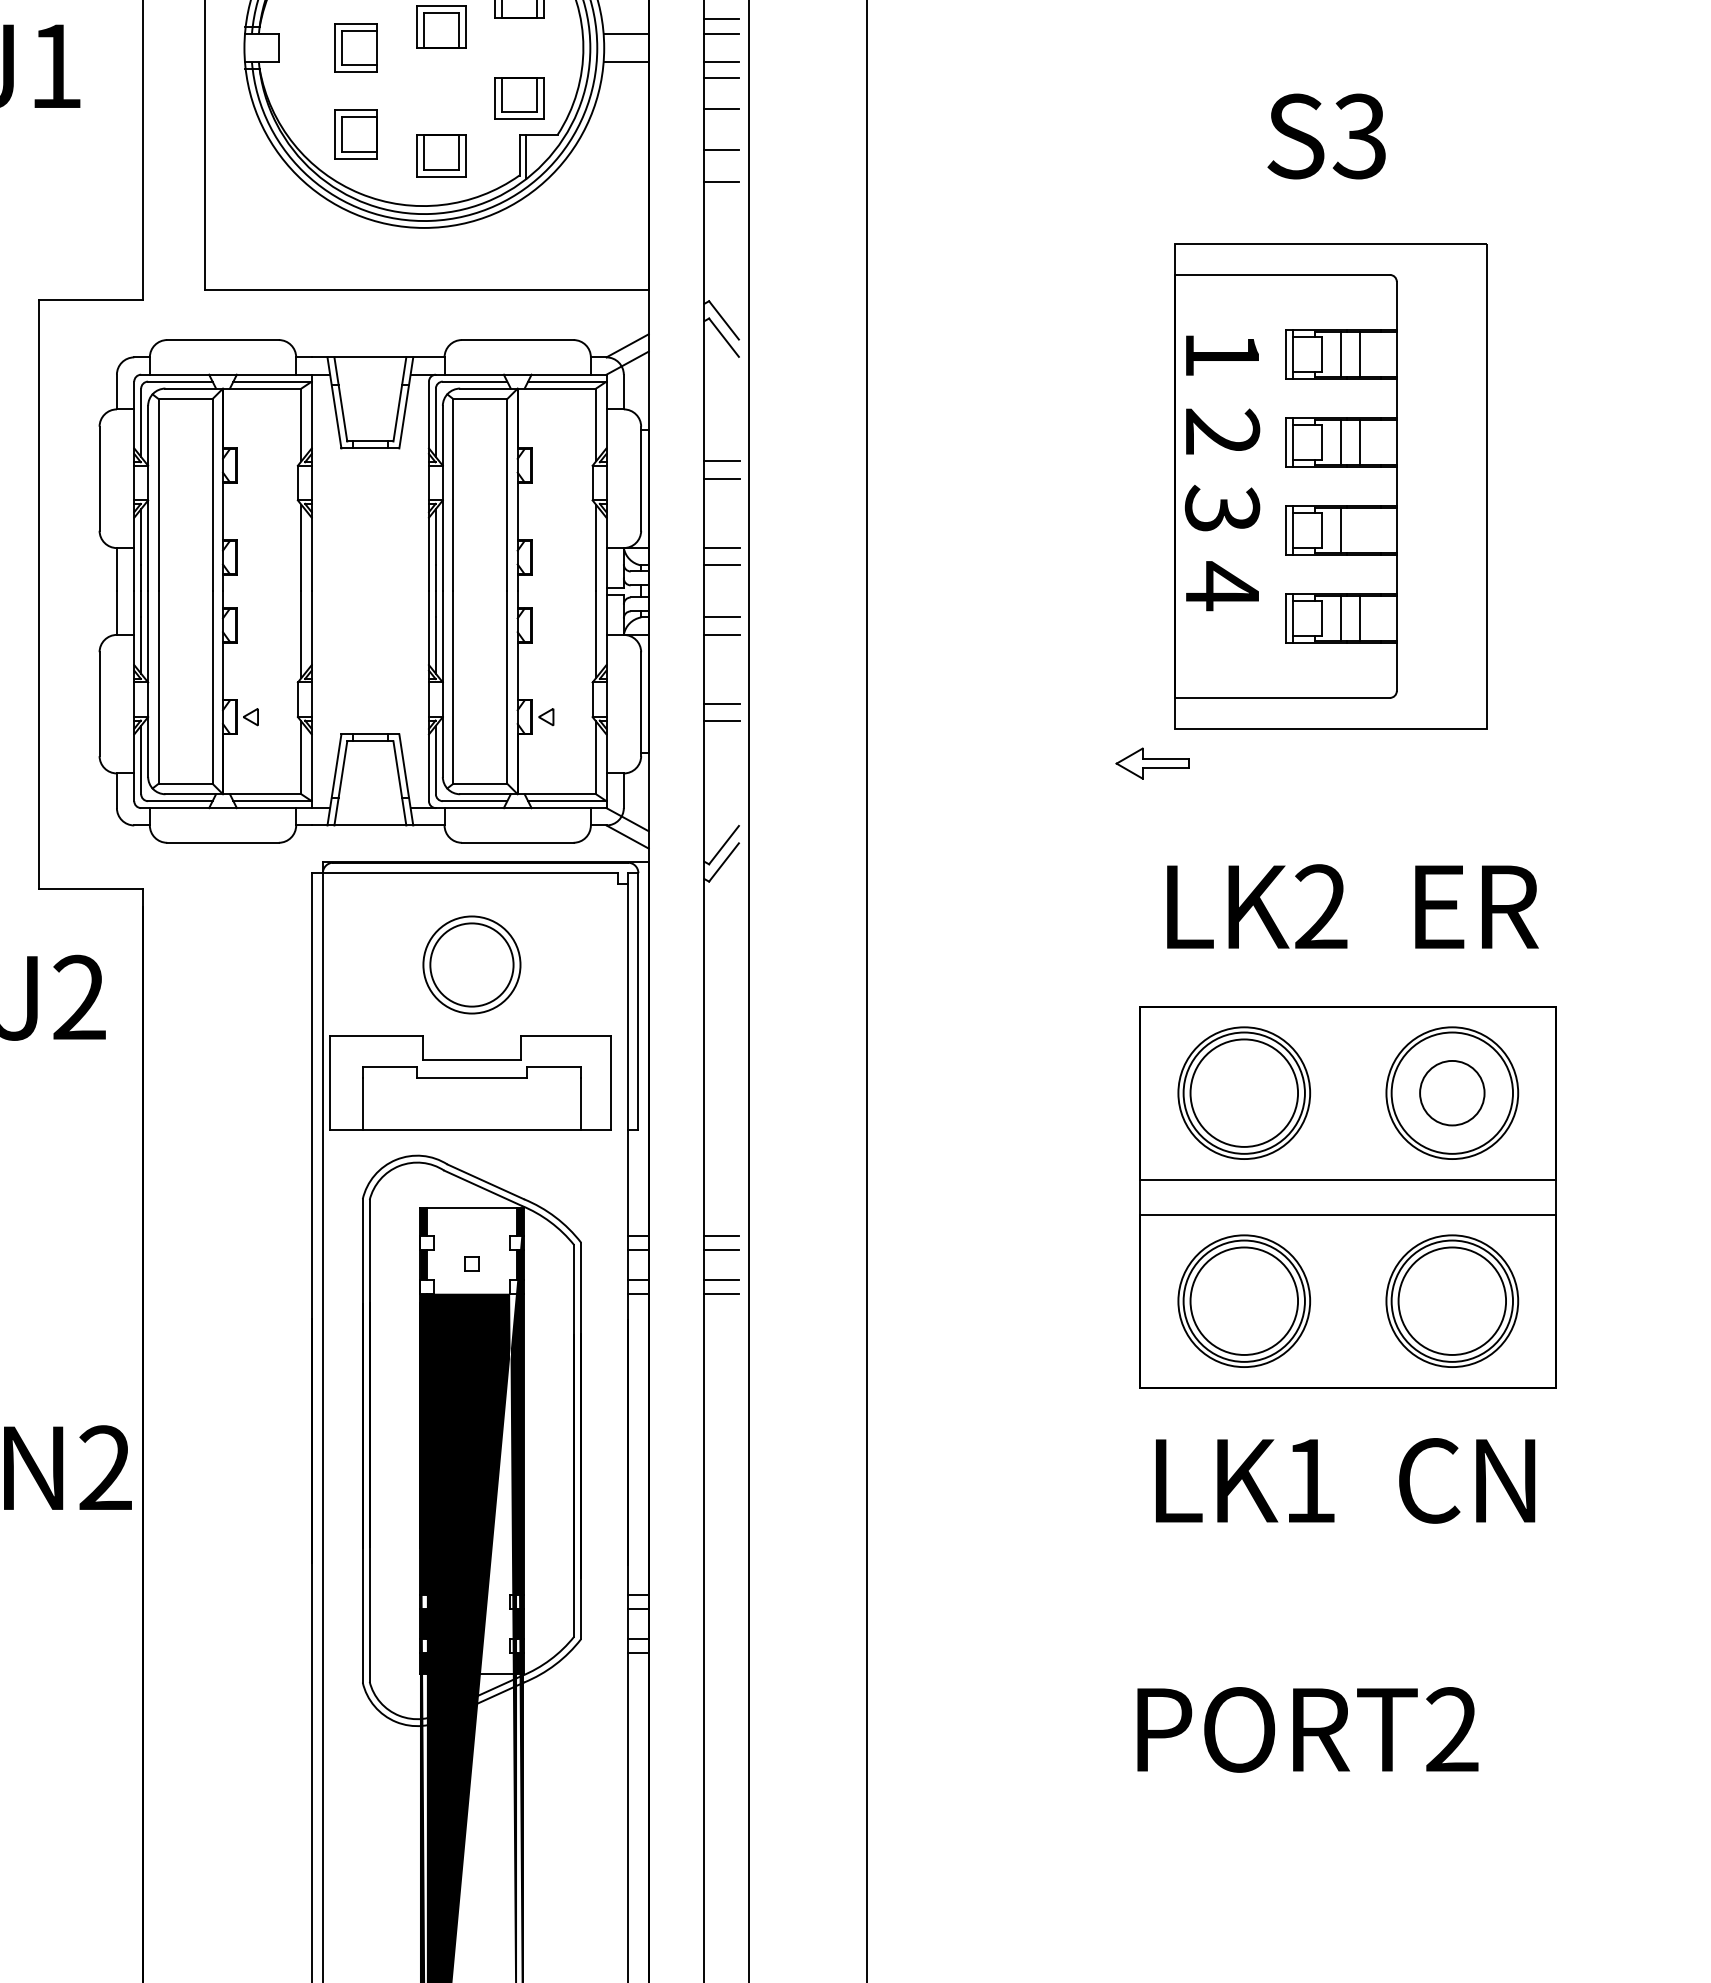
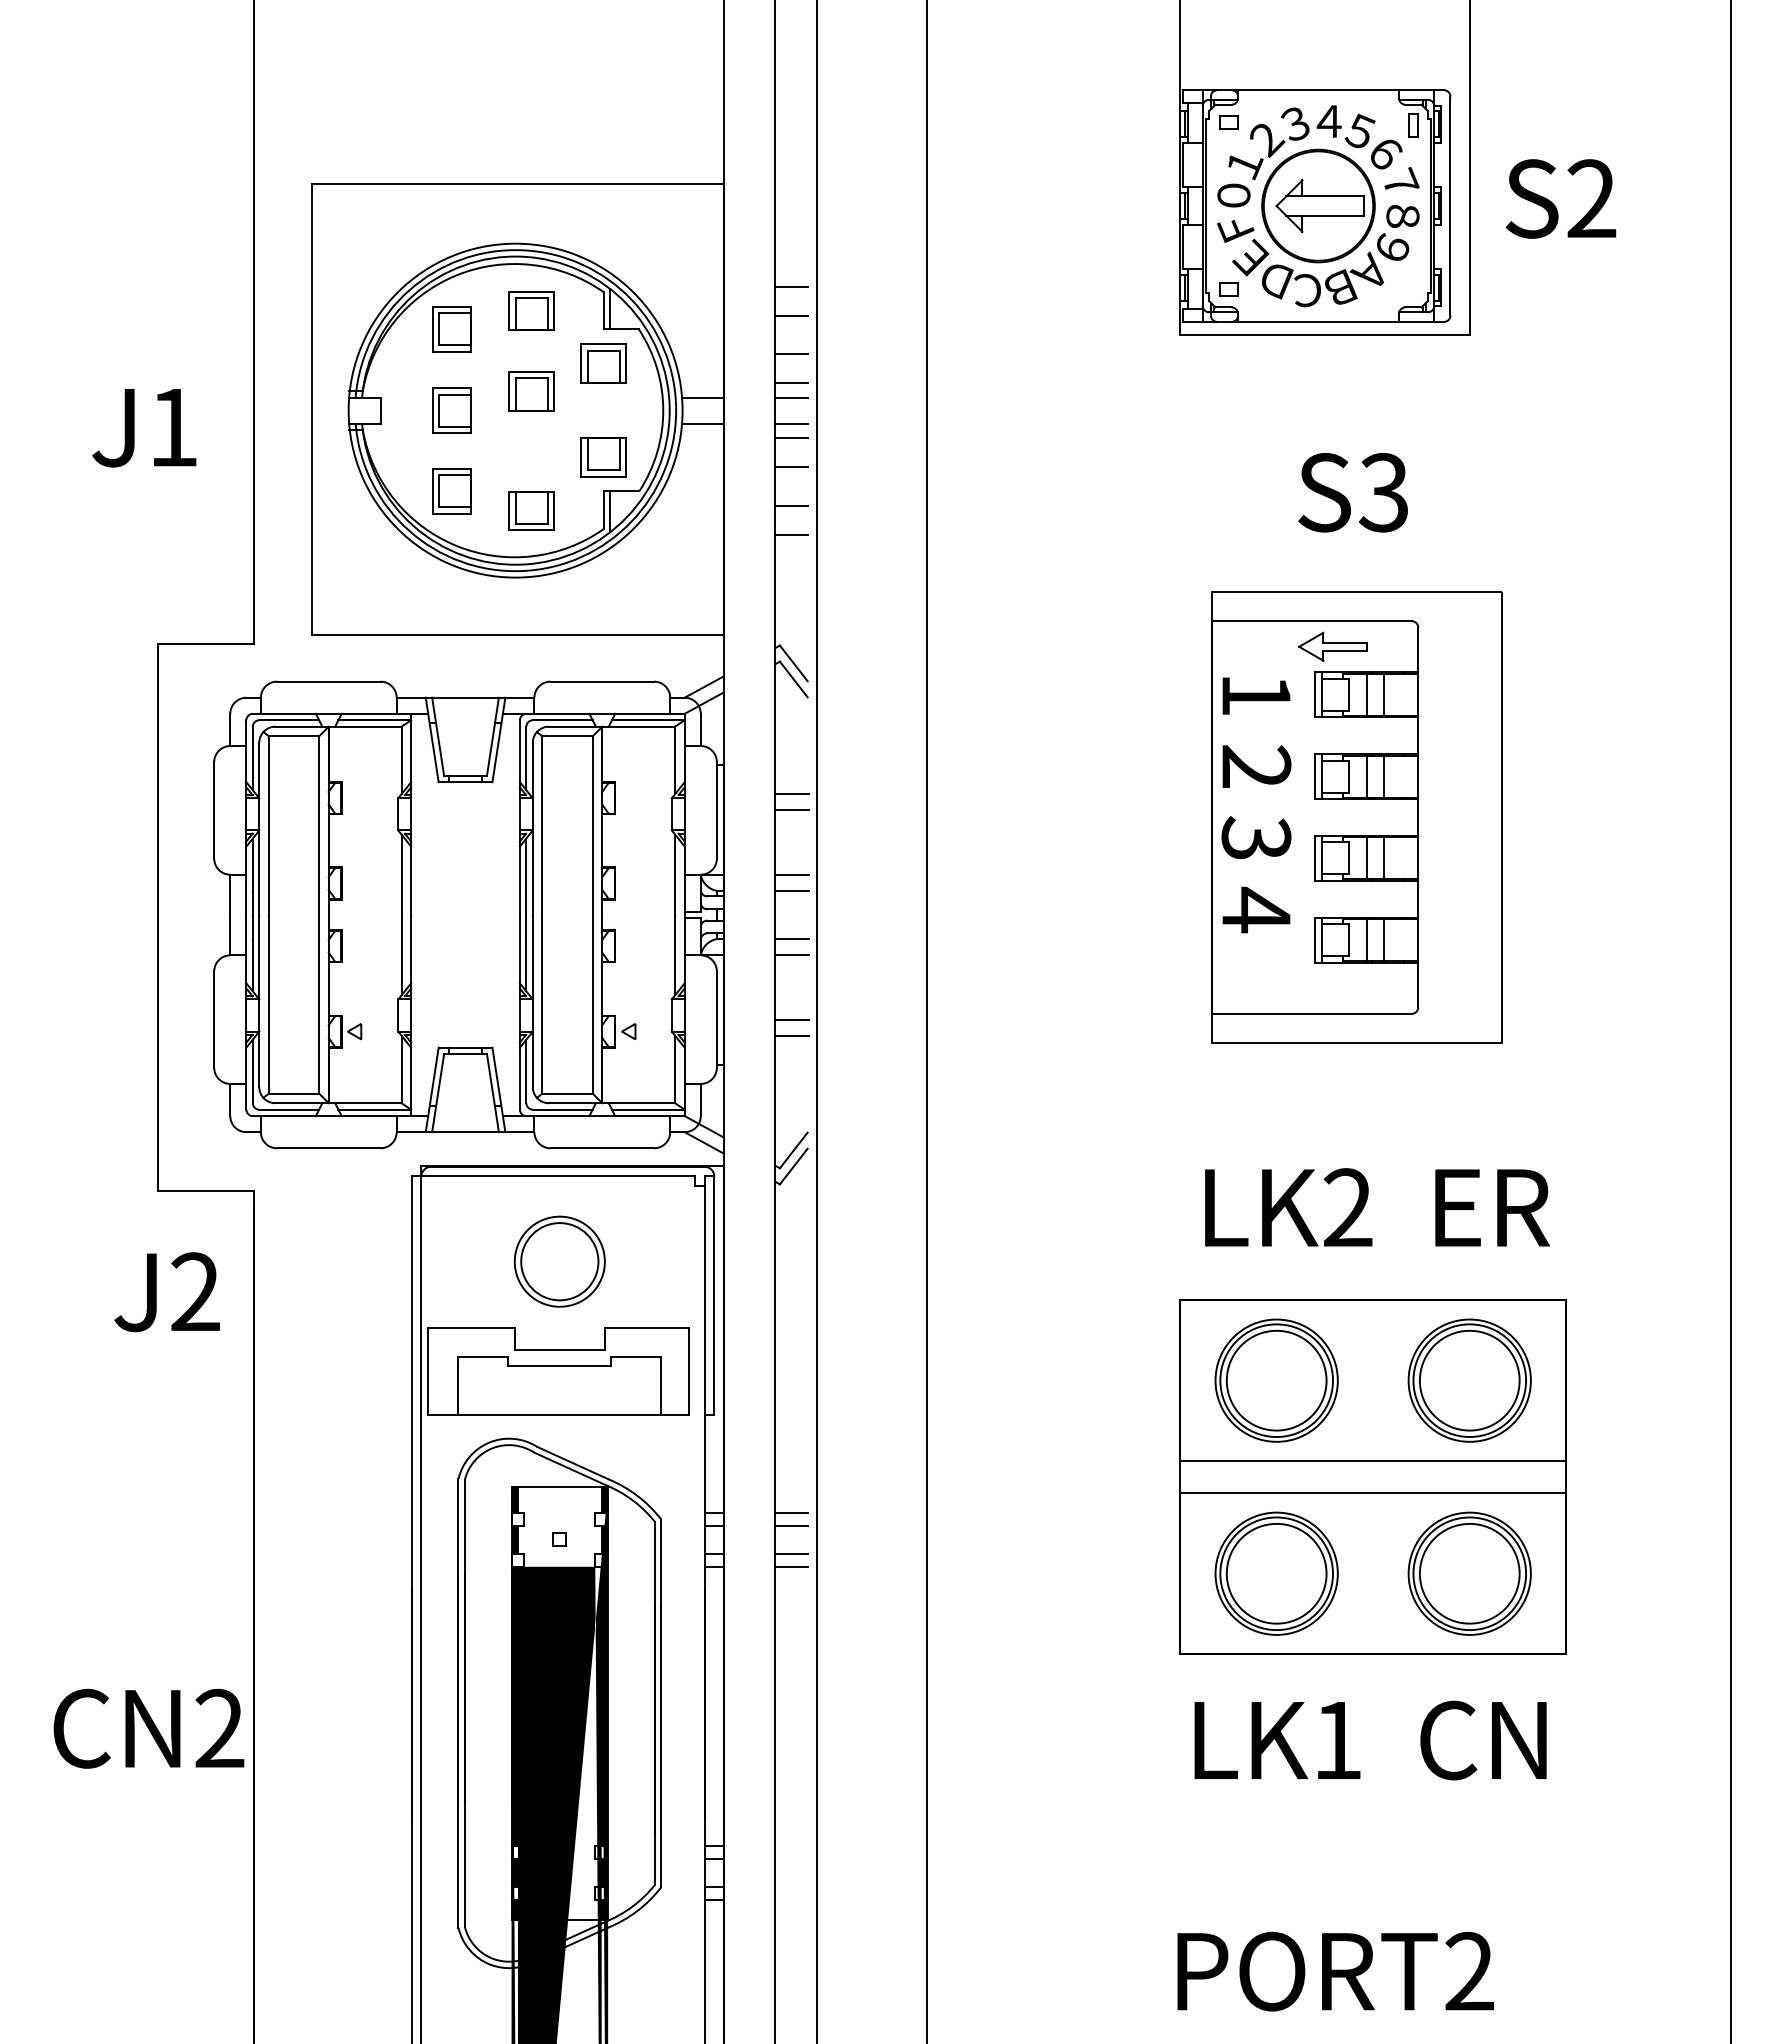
line: (1360, 530) -> (1384, 858), added
part: (1152, 763) -> (1332, 646), moved
circle: (1452, 1092) -> (1469, 1380), size x1.67

